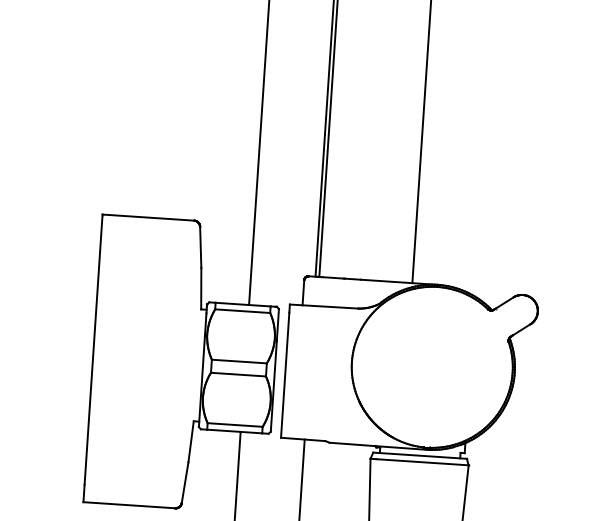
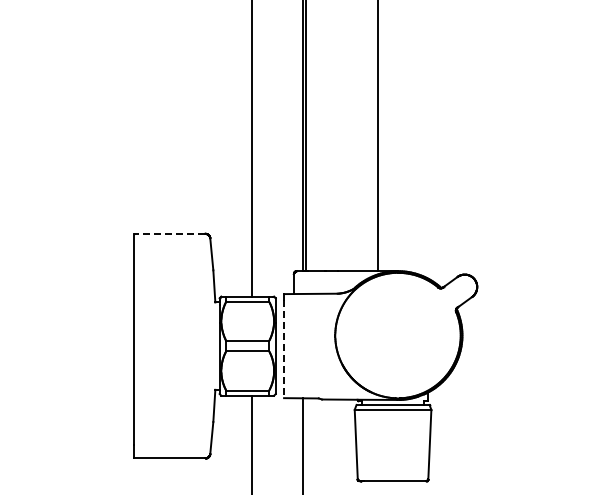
line: (148, 217) -> (169, 233), solid -> dashed
line: (285, 375) -> (284, 349), solid -> dashed

